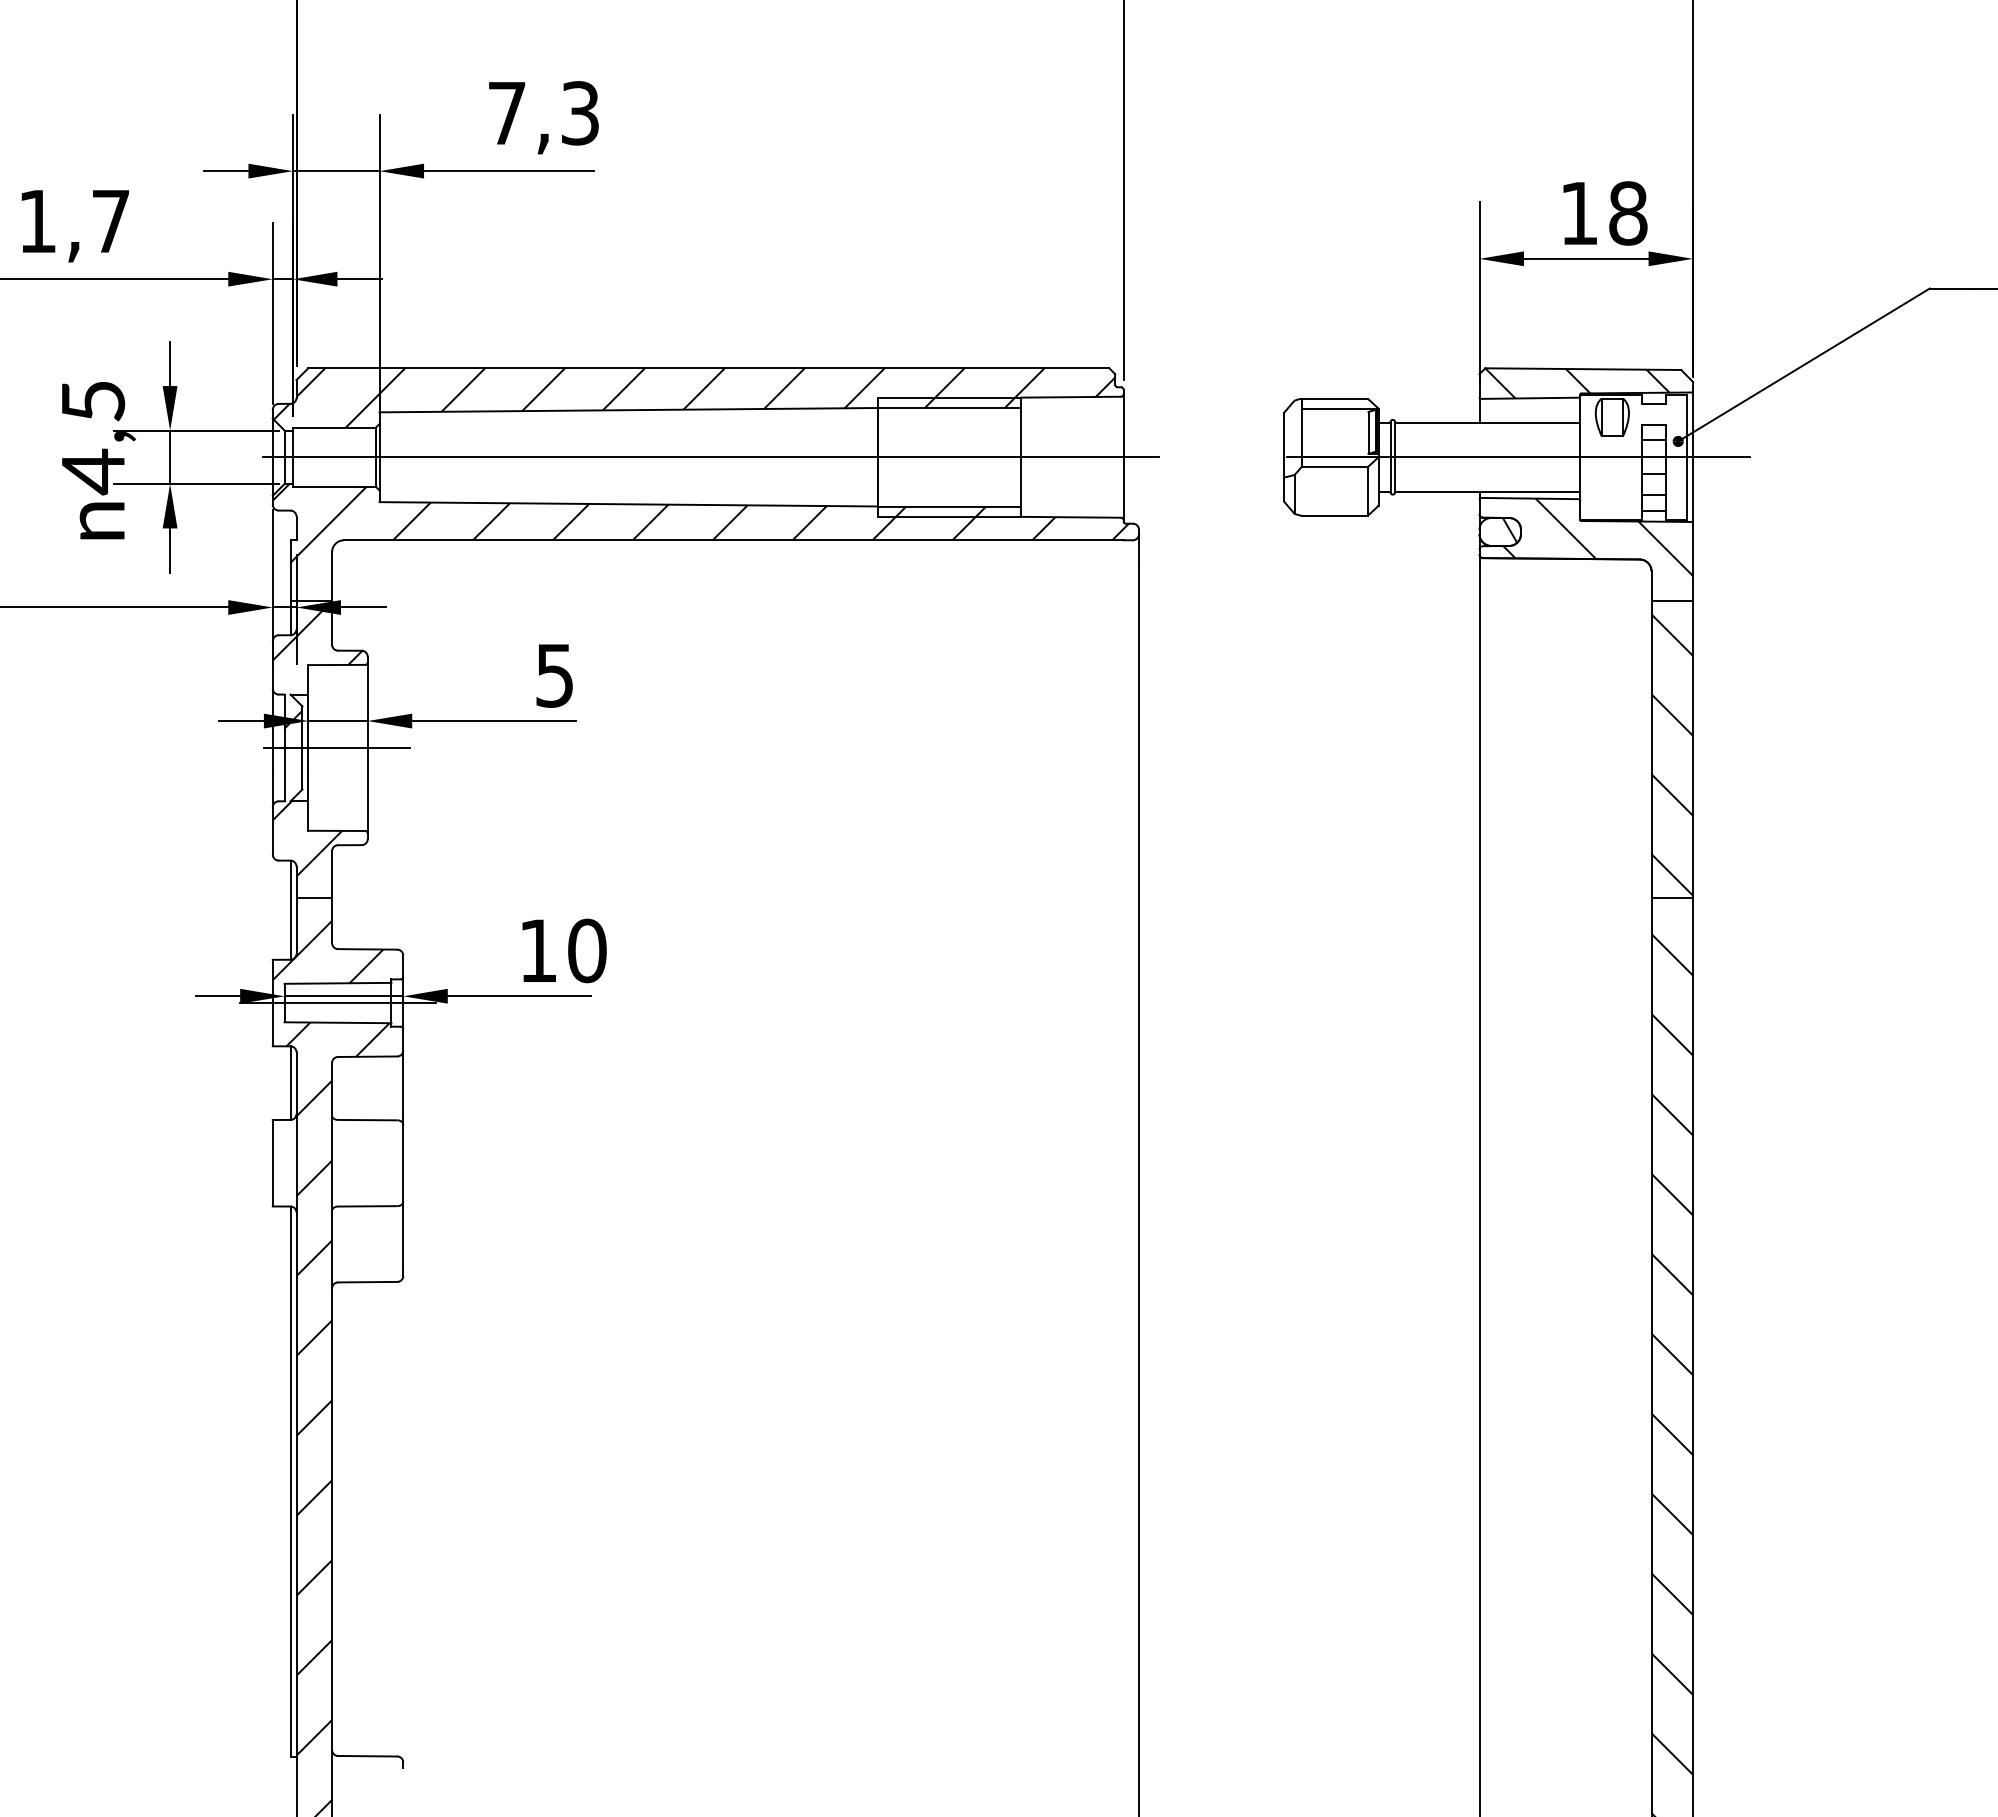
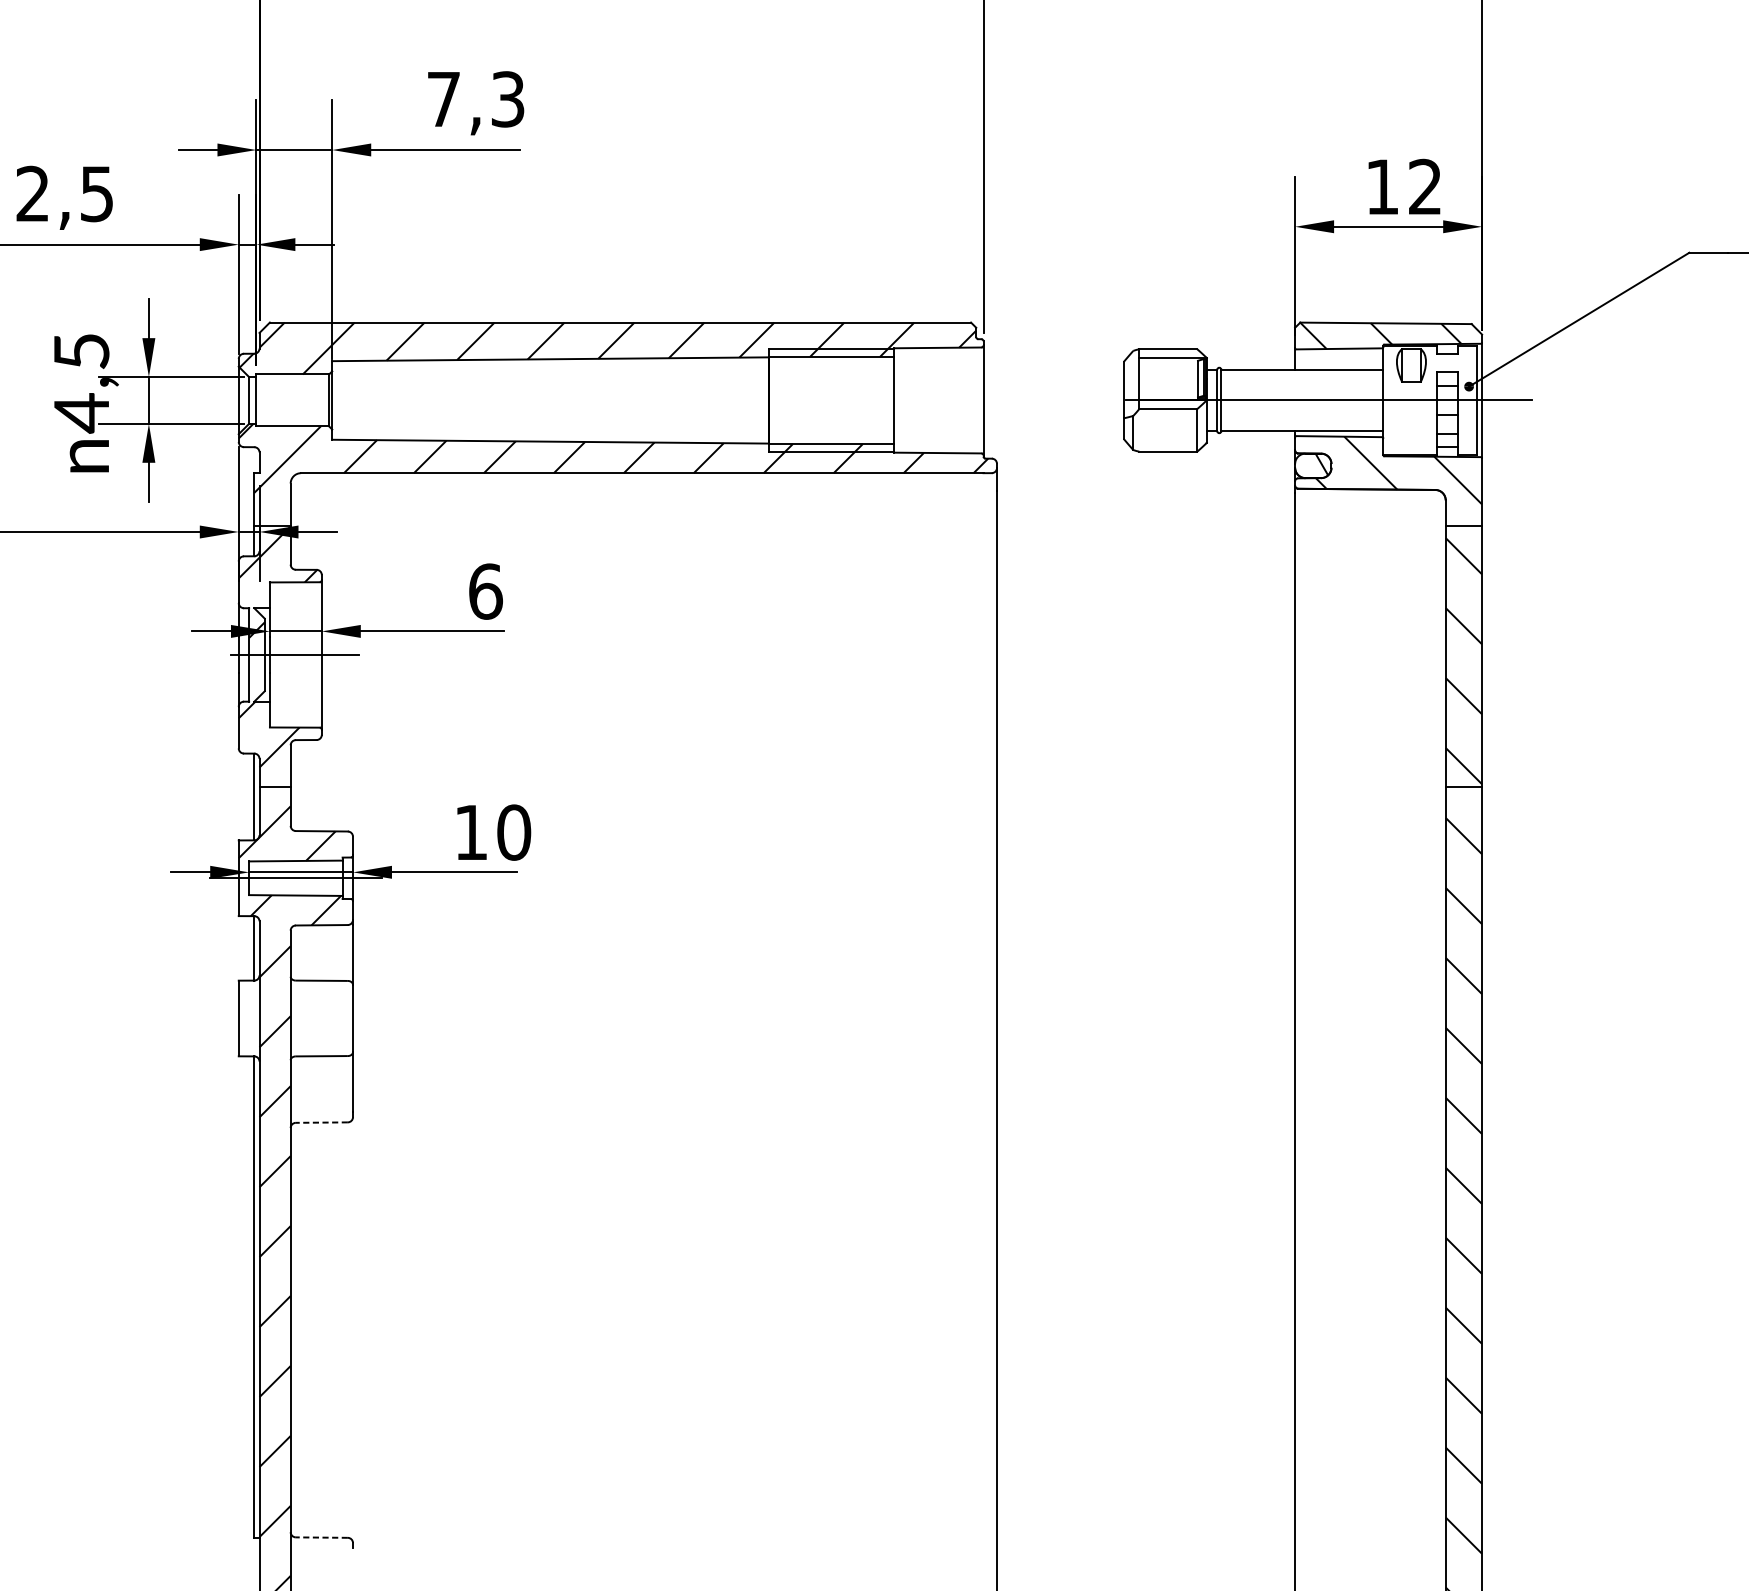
text: (1628, 213) -> (1425, 187), 18 -> 12
text: (73, 221) -> (64, 194), 1,7 -> 2,5
line: (710, 457) -> (621, 400), removed
text: (555, 675) -> (486, 591), 5 -> 6
line: (367, 1282) -> (321, 1122), solid -> dashed
line: (367, 1756) -> (321, 1537), solid -> dashed

